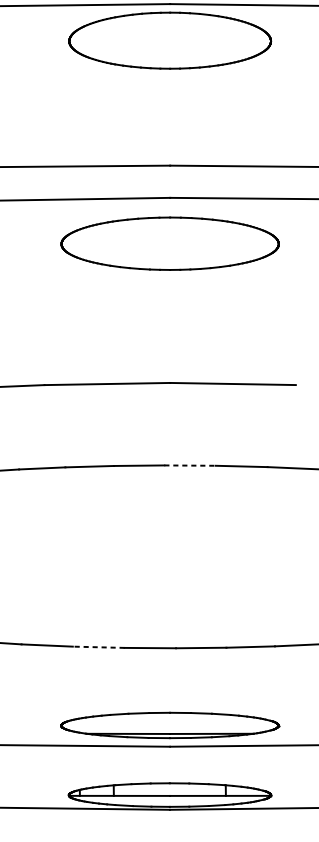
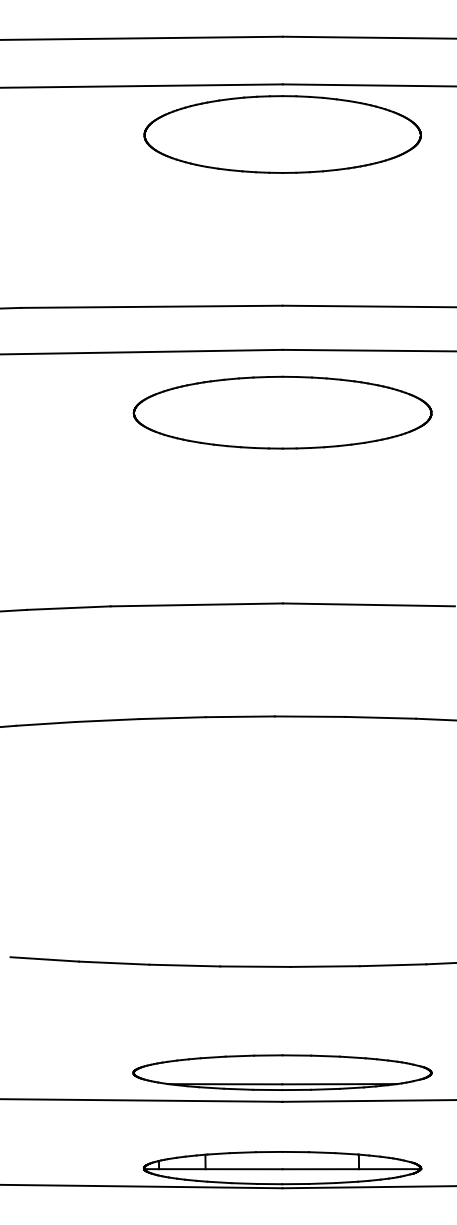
line: (190, 465) -> (310, 716), dashed -> solid
line: (98, 647) -> (184, 965), dashed -> solid

